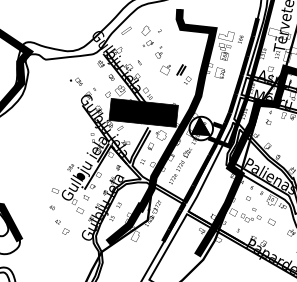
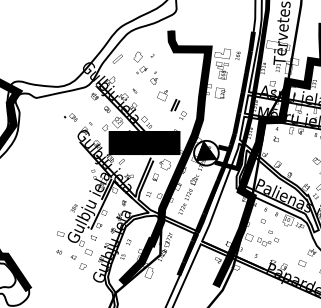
part: (183, 74) -> (178, 109), moved
part: (272, 222) -> (302, 263), moved
text: (61, 227) -> (78, 262), moved

